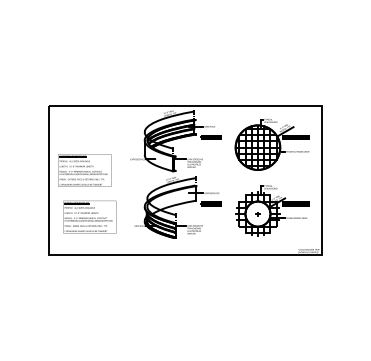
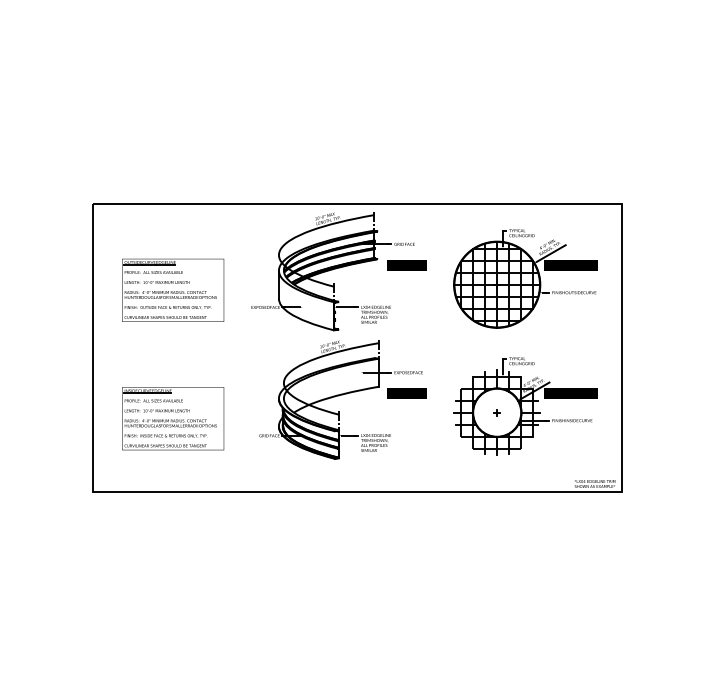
part: (84, 170) -> (172, 290), moved

